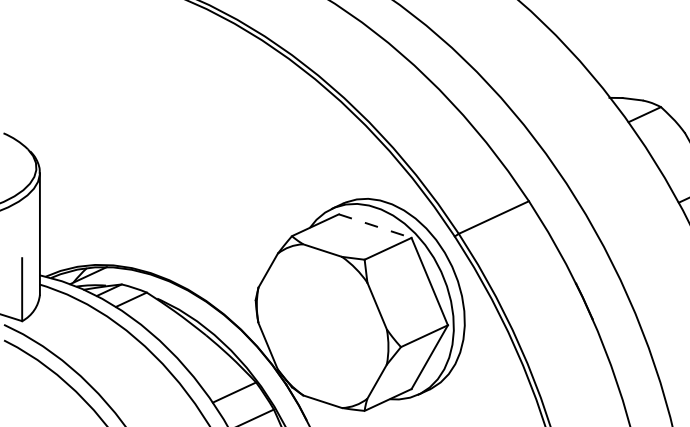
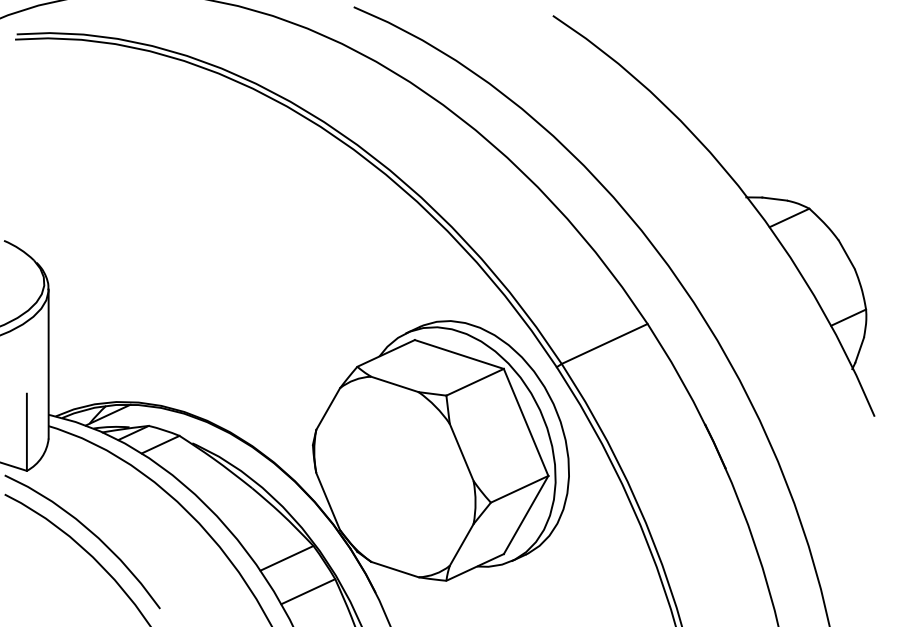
line: (375, 226) -> (459, 354), dashed -> solid

